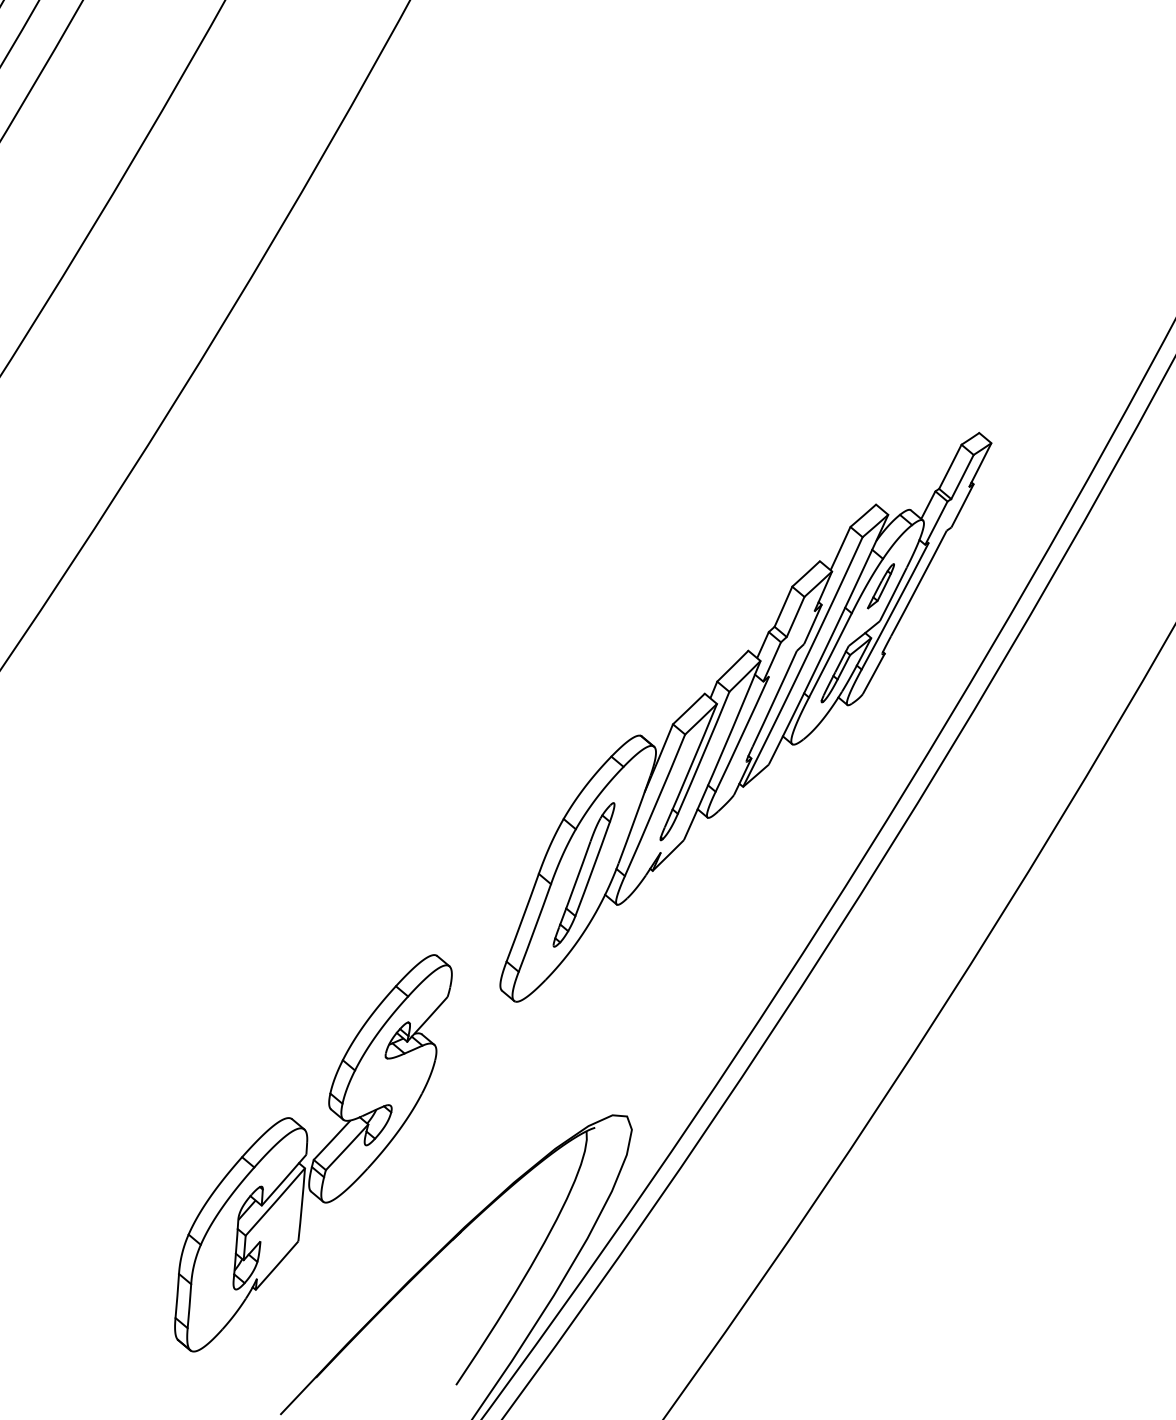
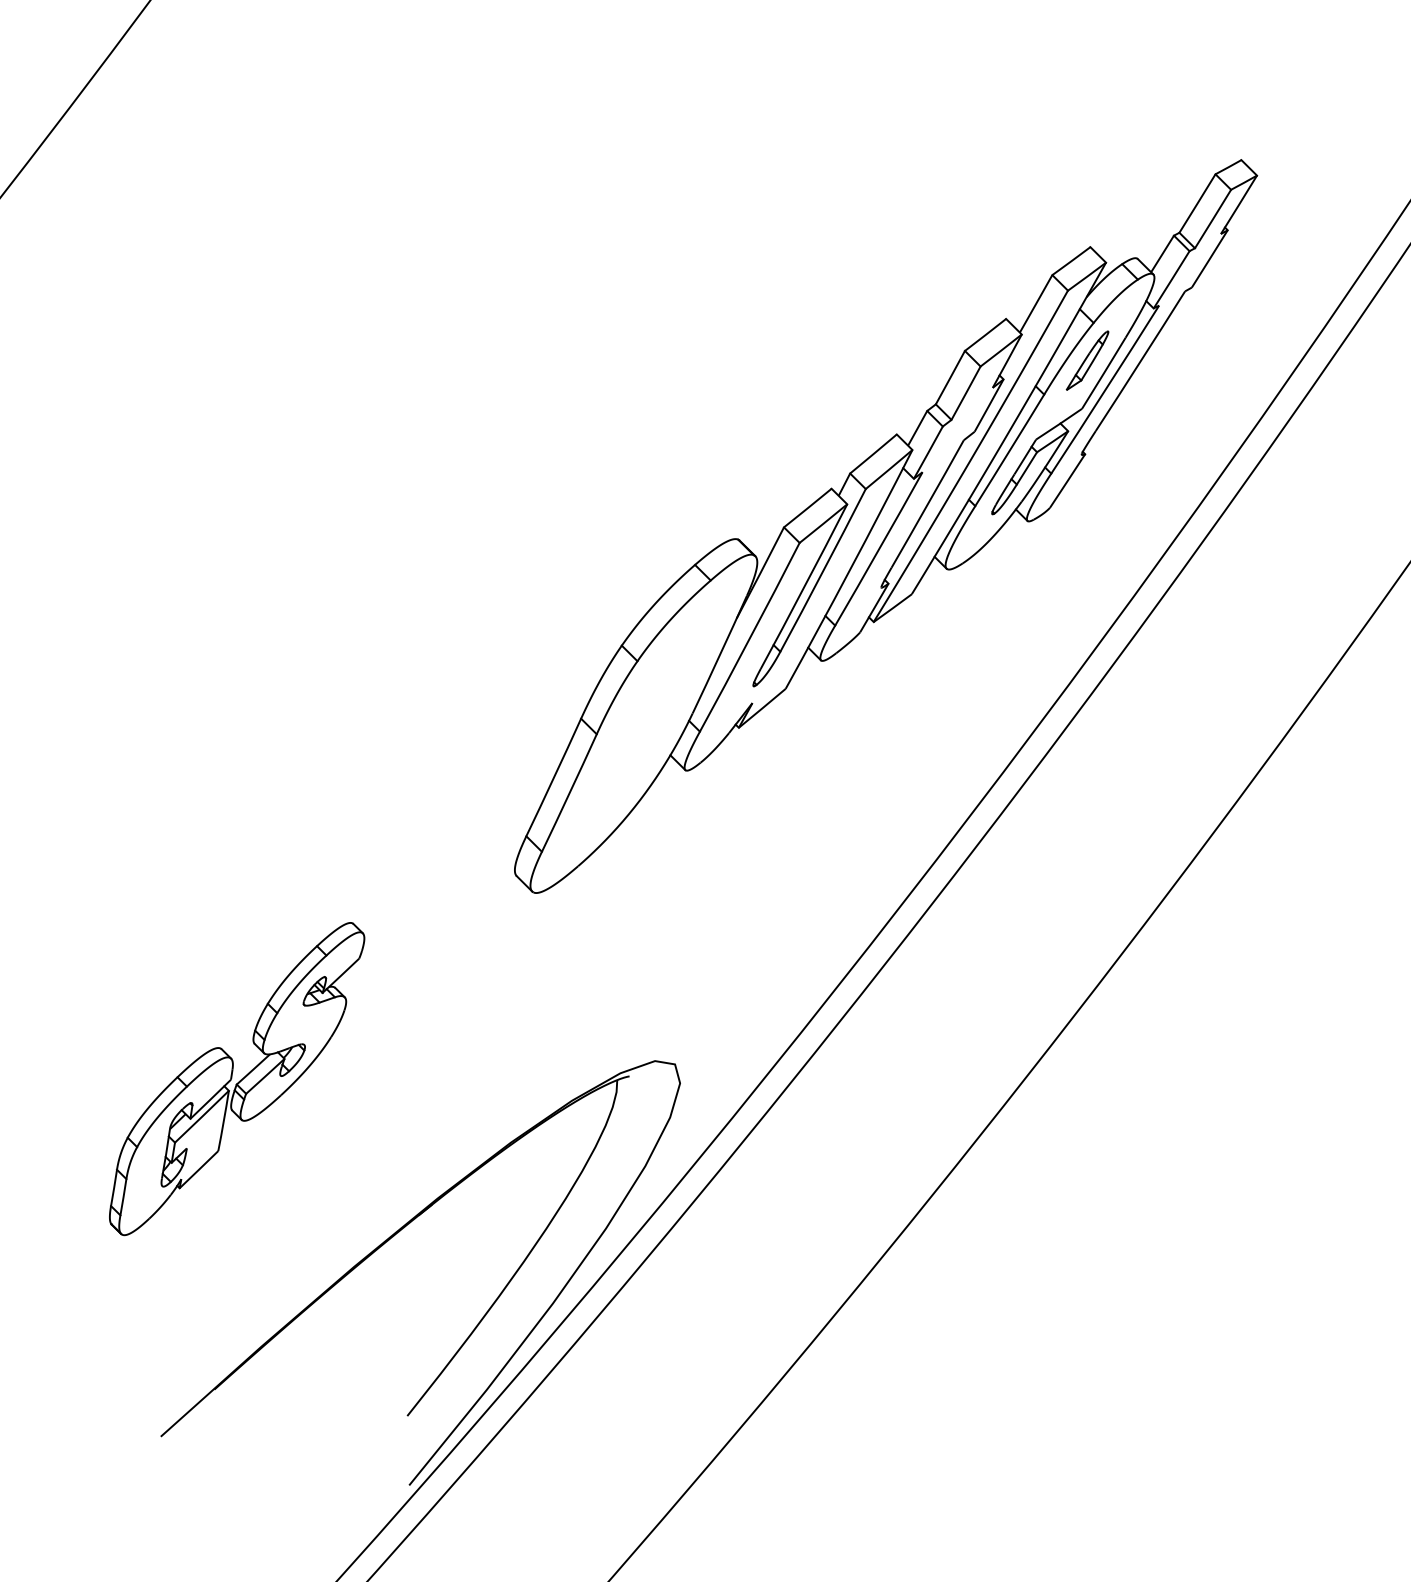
part: (583, 874) -> (642, 724), removed
part: (313, 1153) -> (237, 1079), size x0.6

